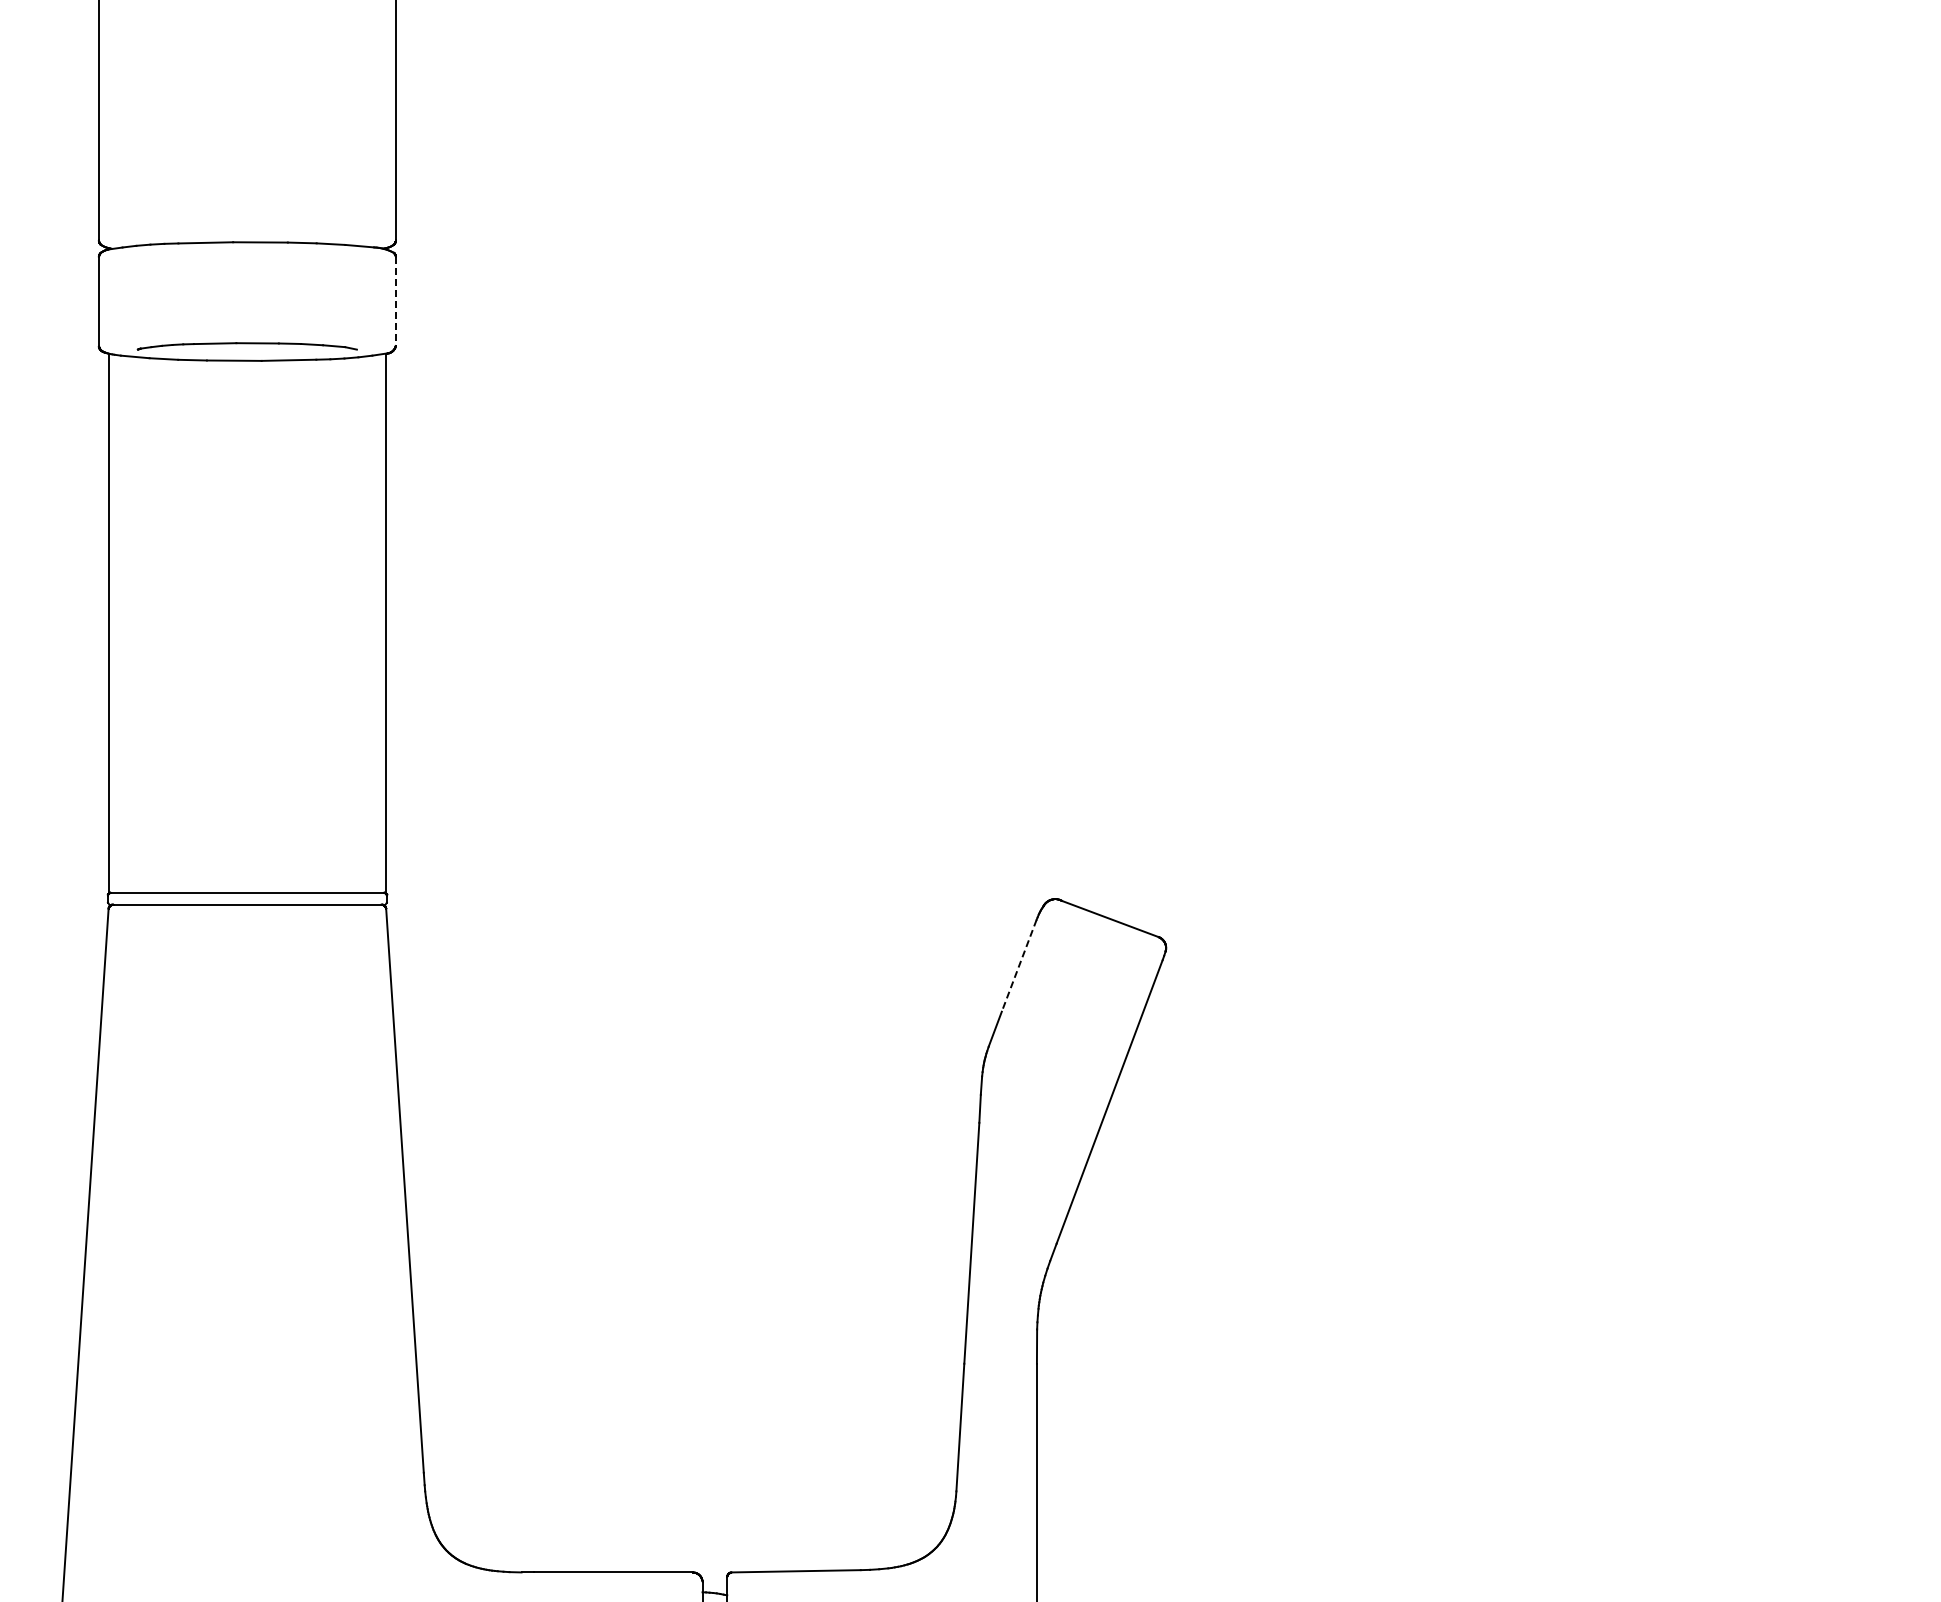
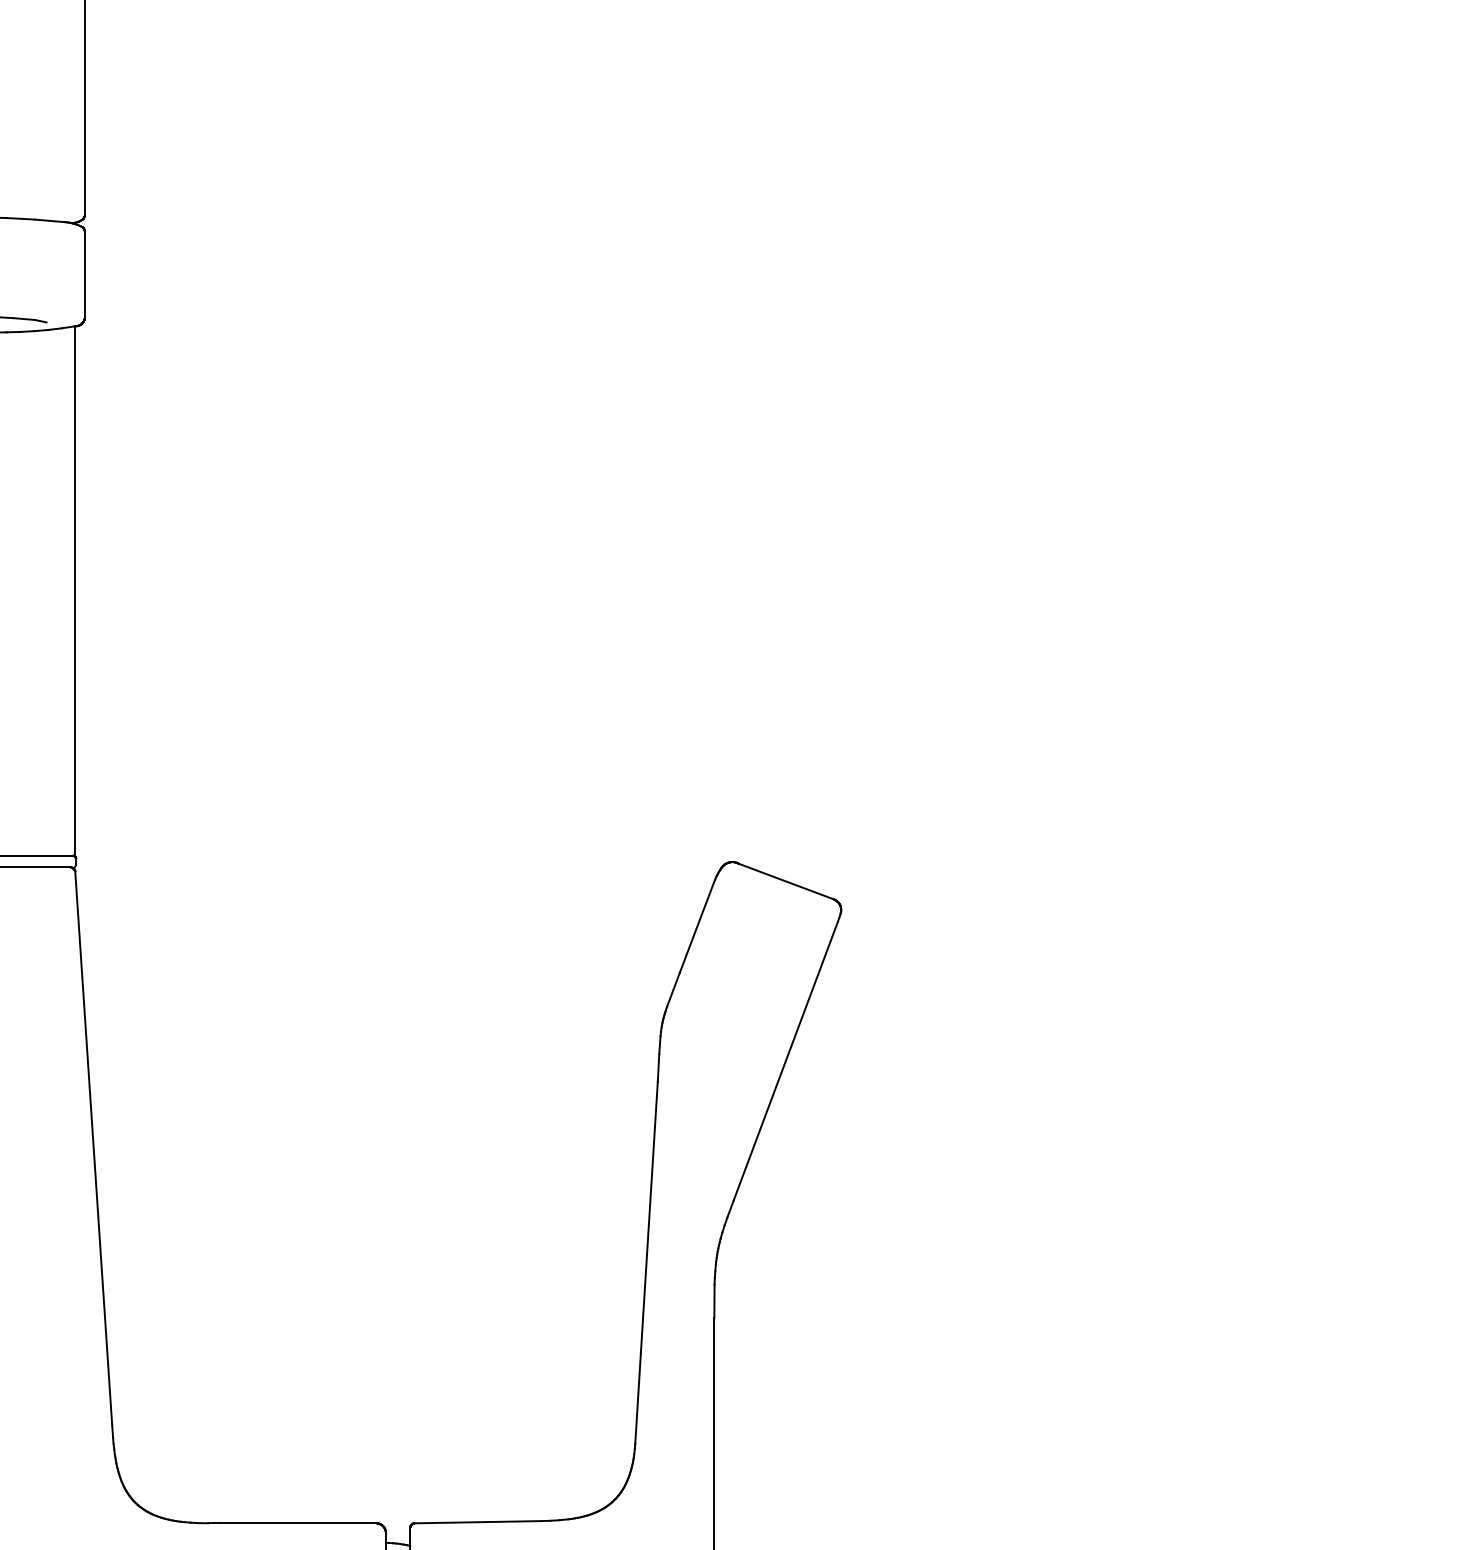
line: (395, 302) -> (84, 276), dashed -> solid
line: (1019, 966) -> (697, 928), dashed -> solid

